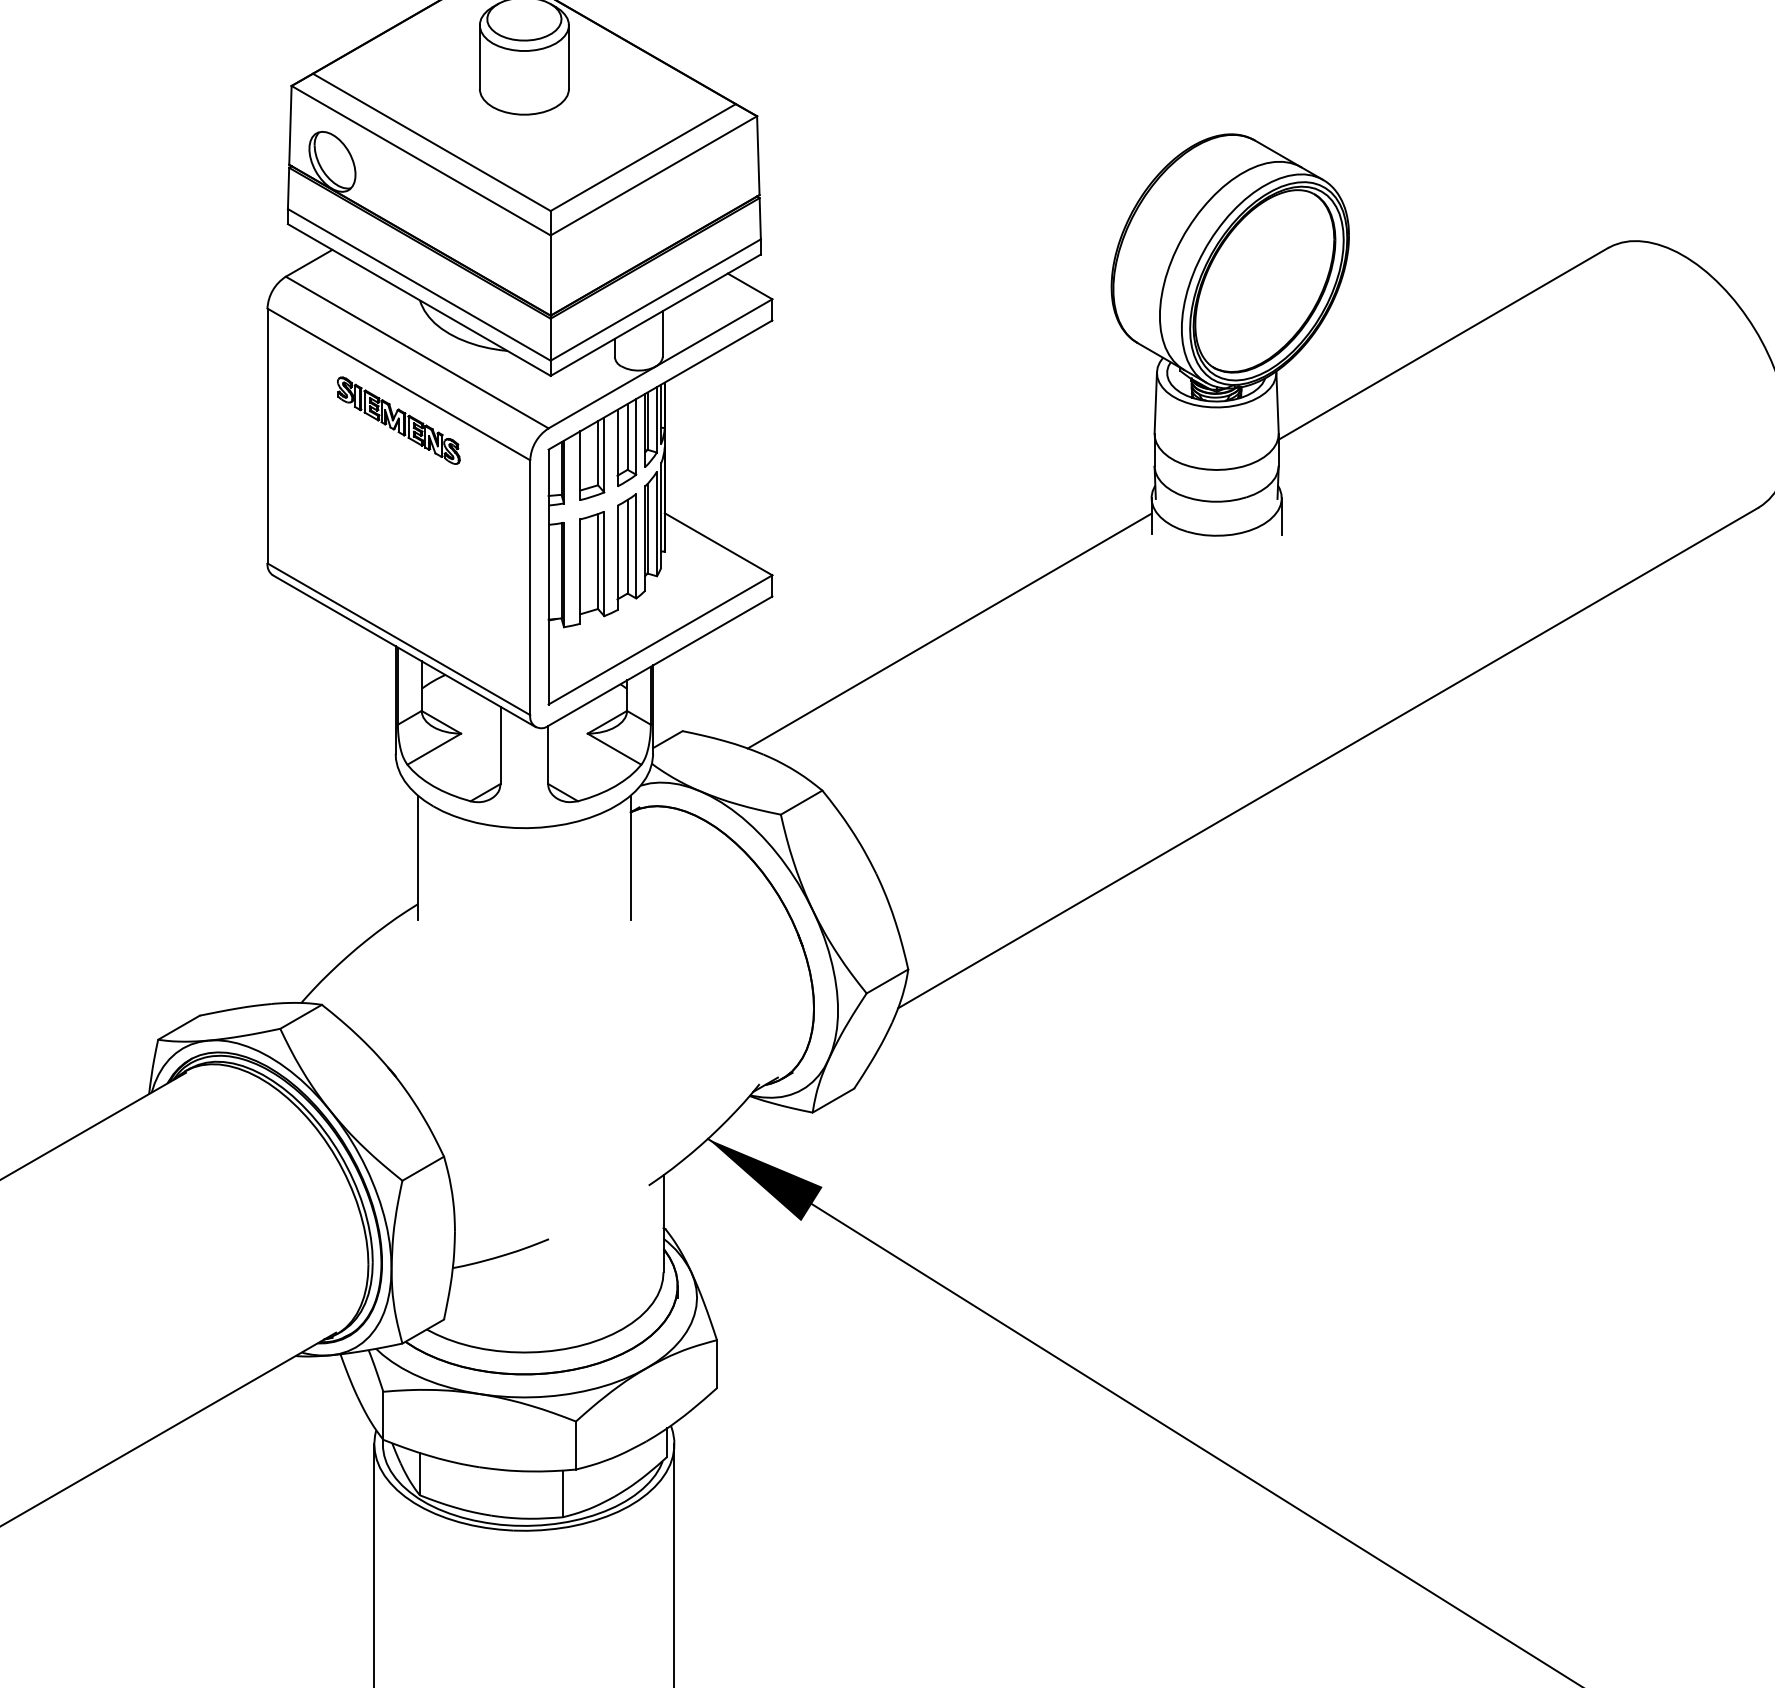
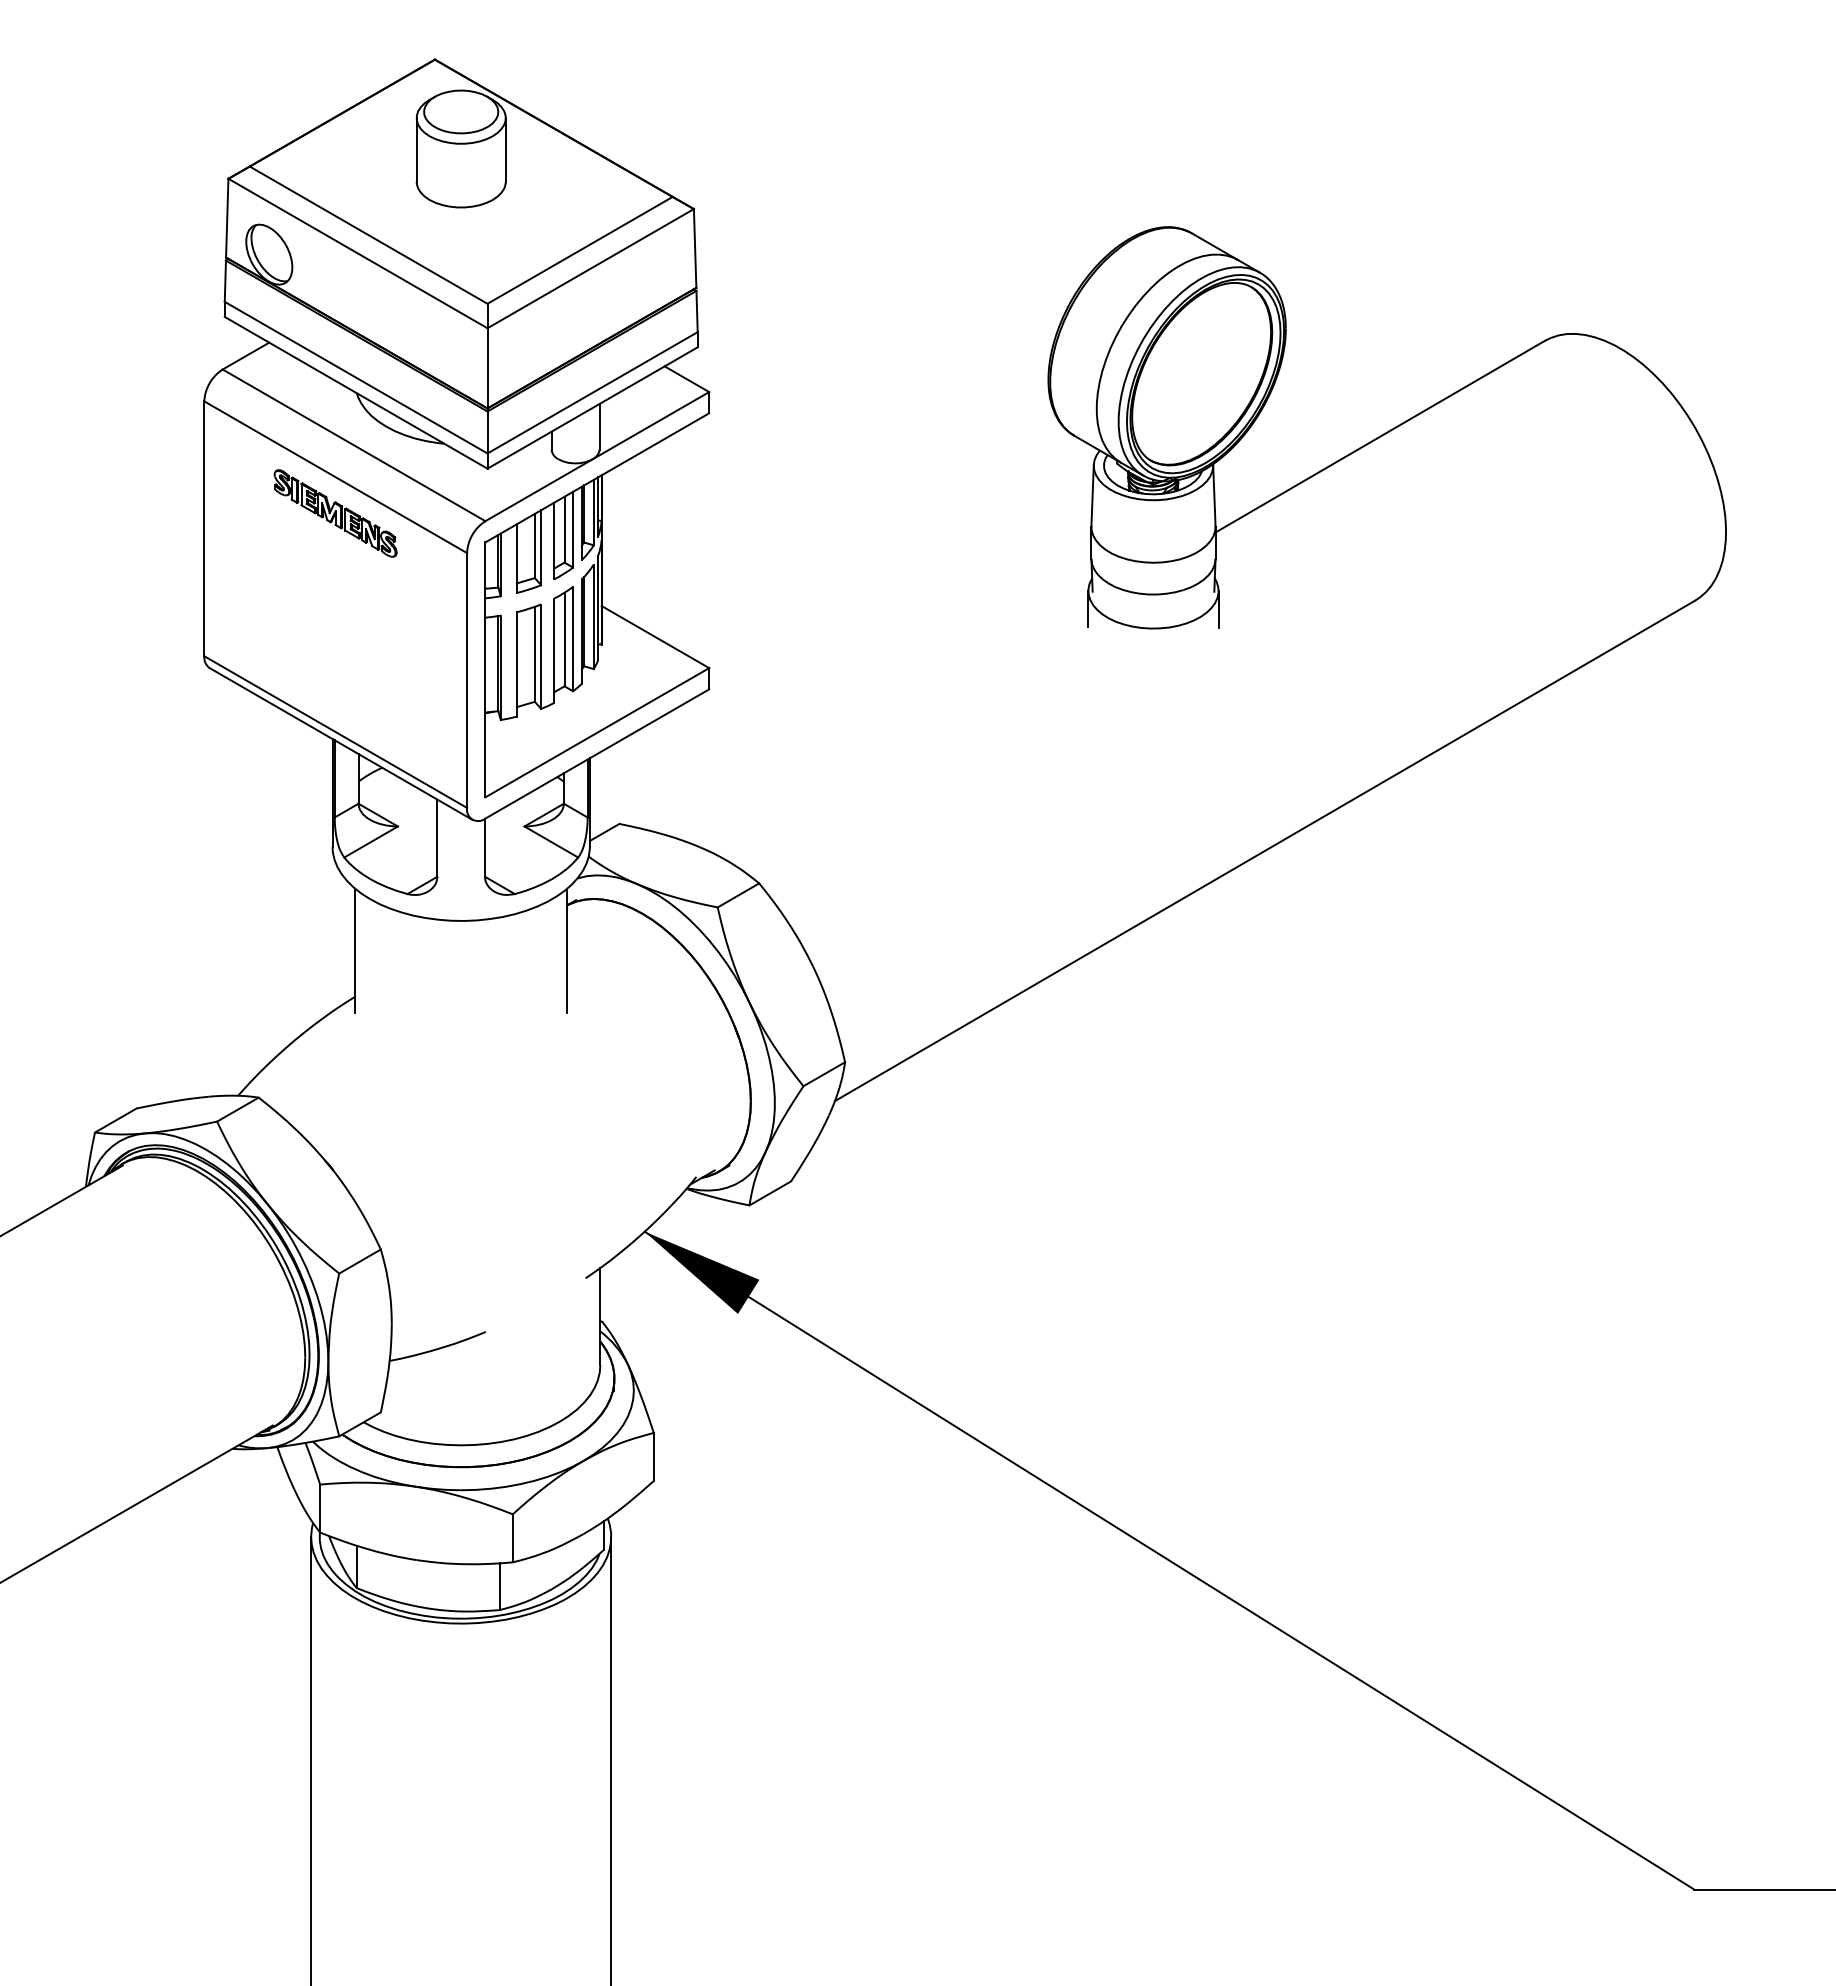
line: (949, 630) -> (886, 723), removed

